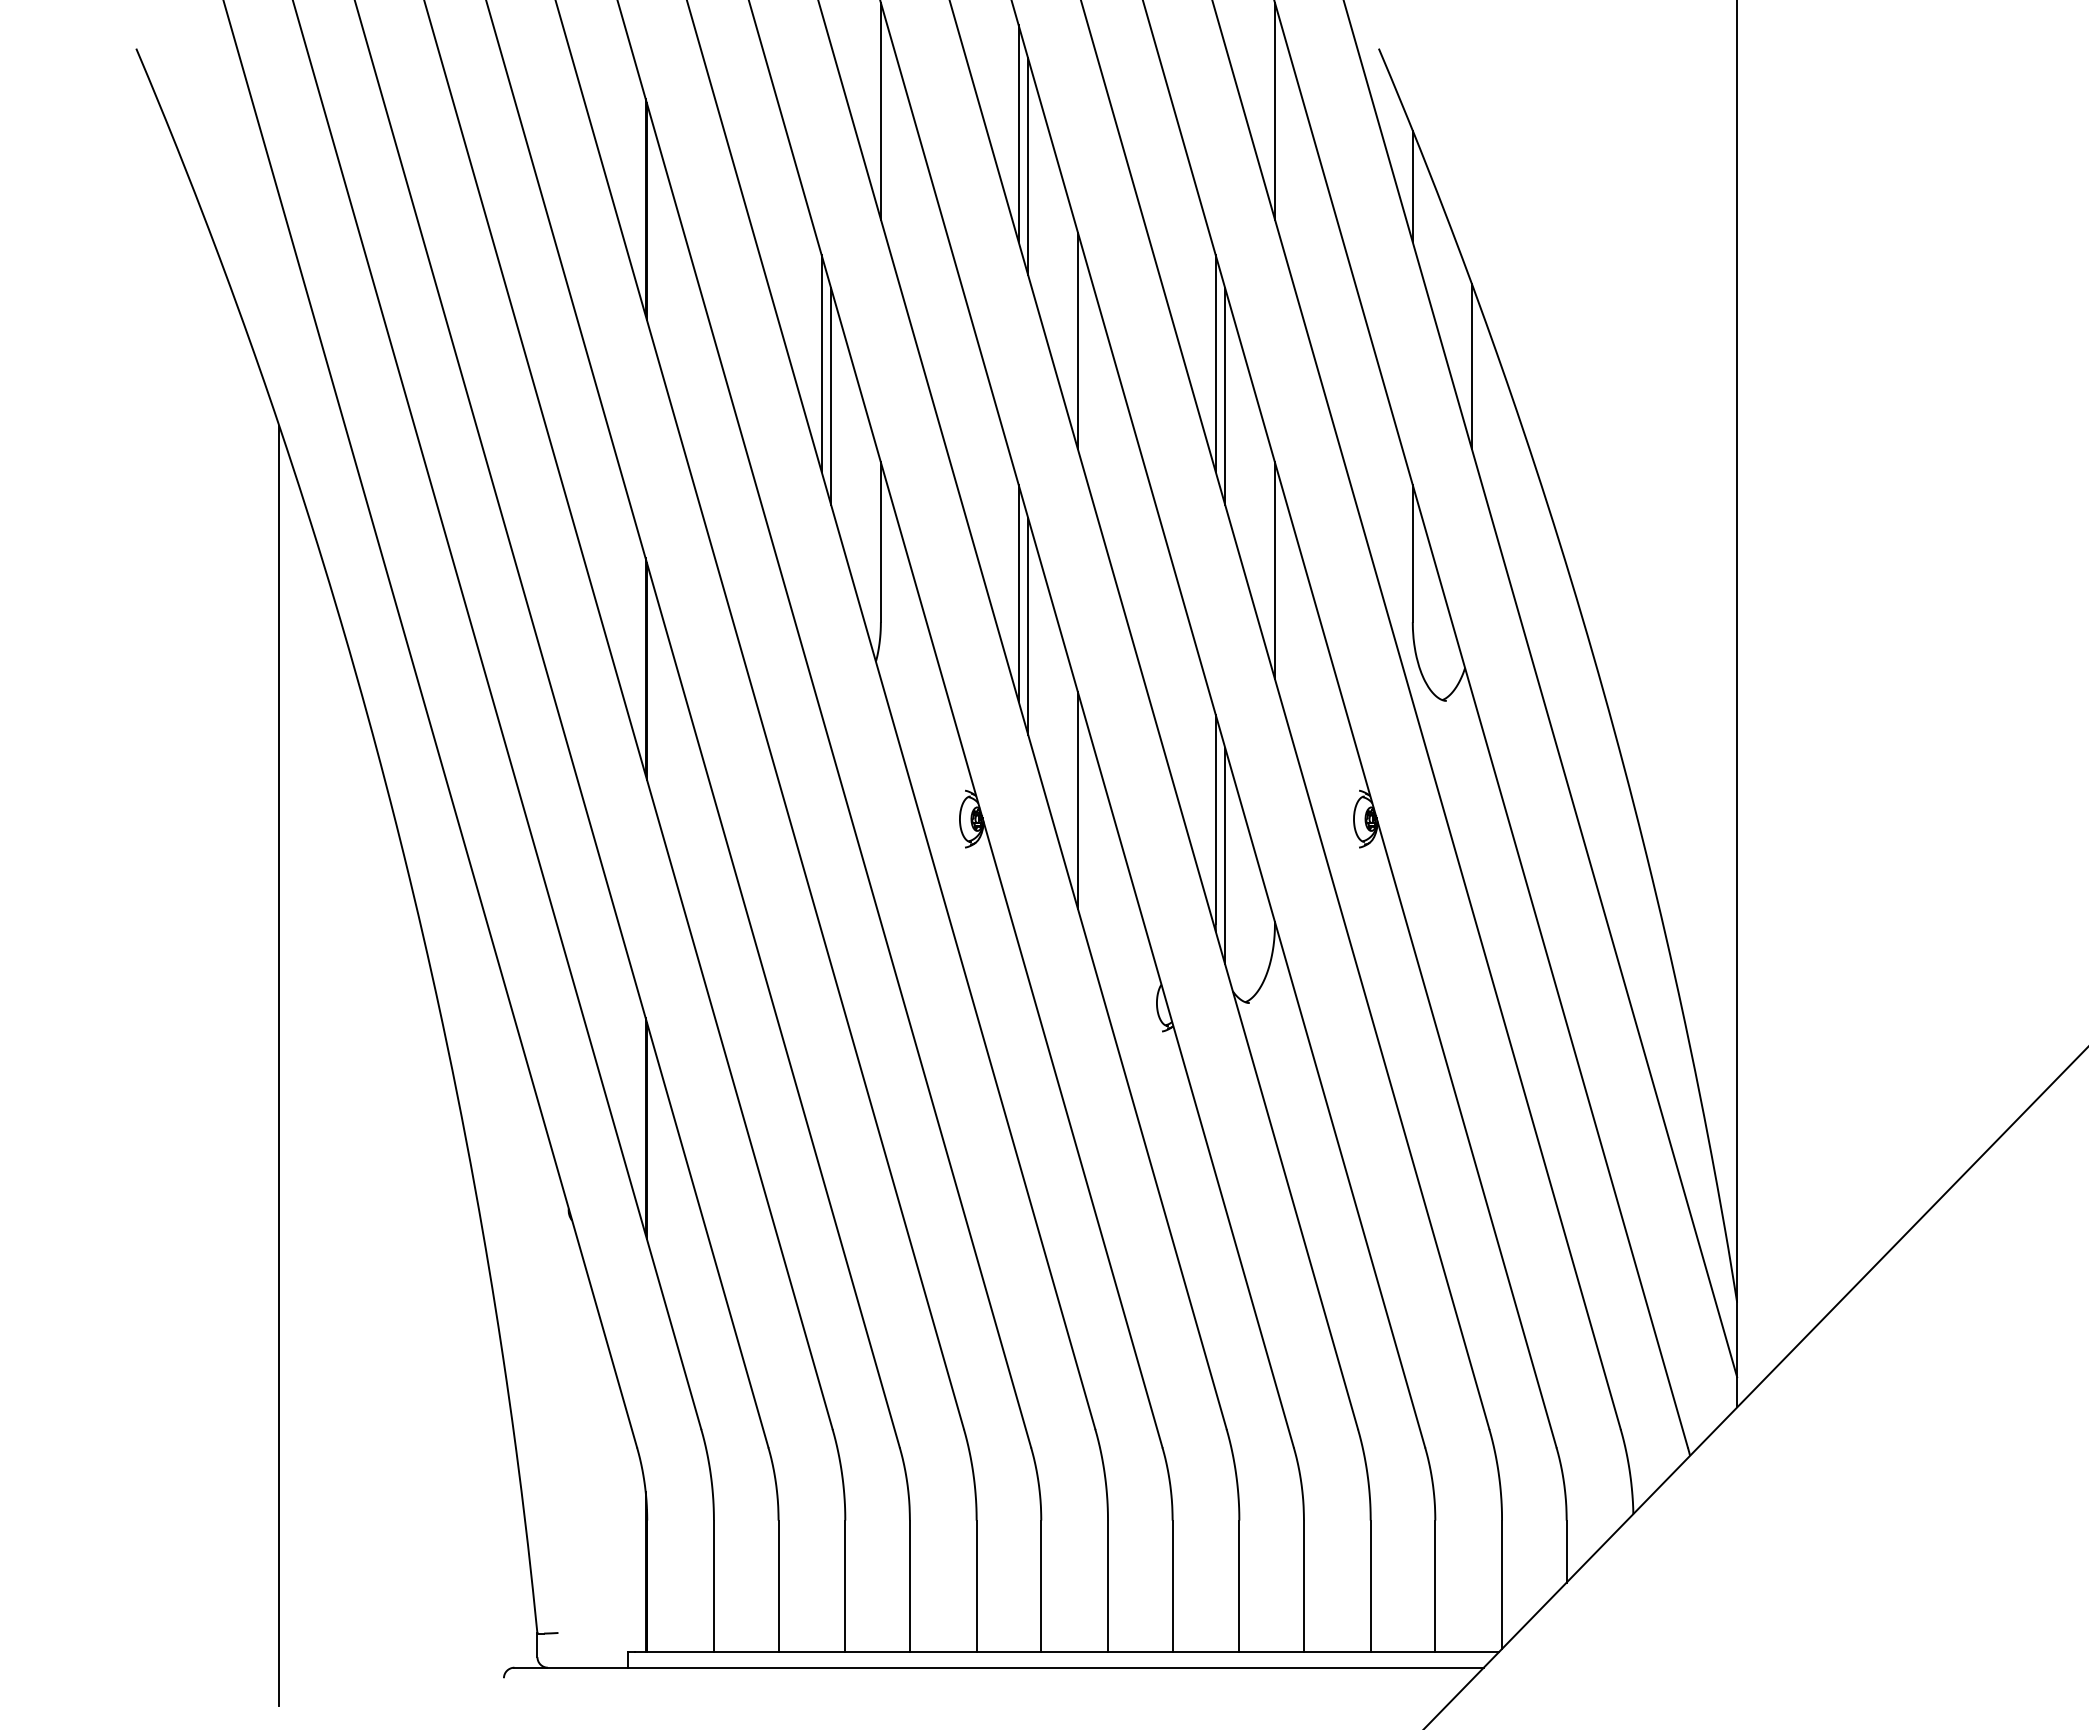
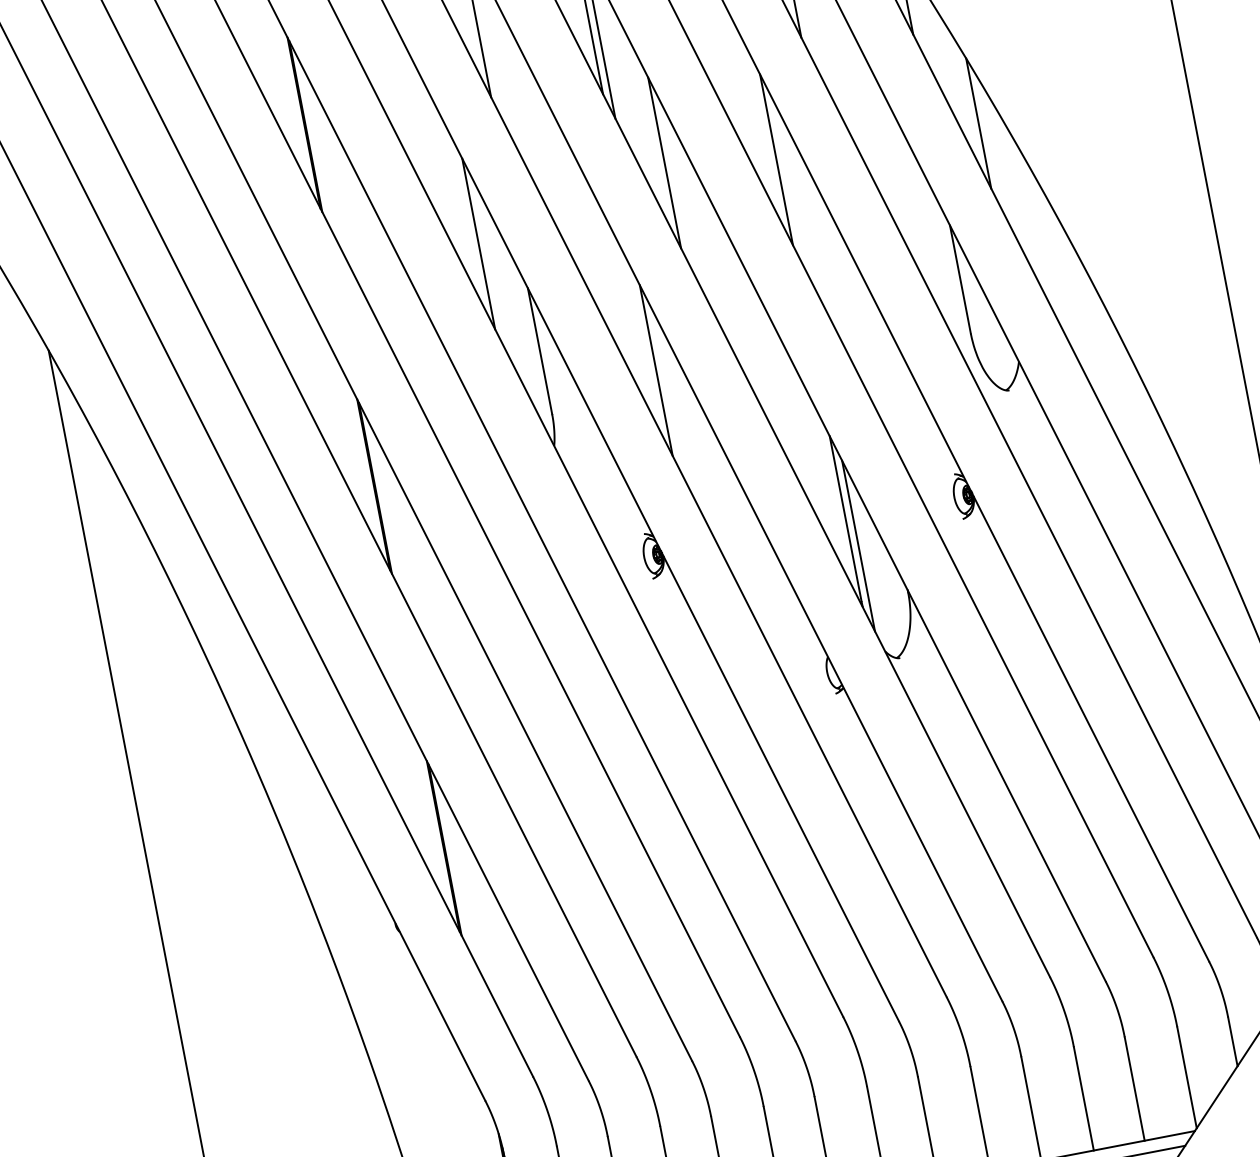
line: (821, 363) -> (466, 219), removed
line: (1225, 396) -> (789, 184), removed
line: (1274, 570) -> (854, 313), removed
line: (1028, 625) -> (668, 394), removed
line: (1077, 800) -> (733, 524), removed

